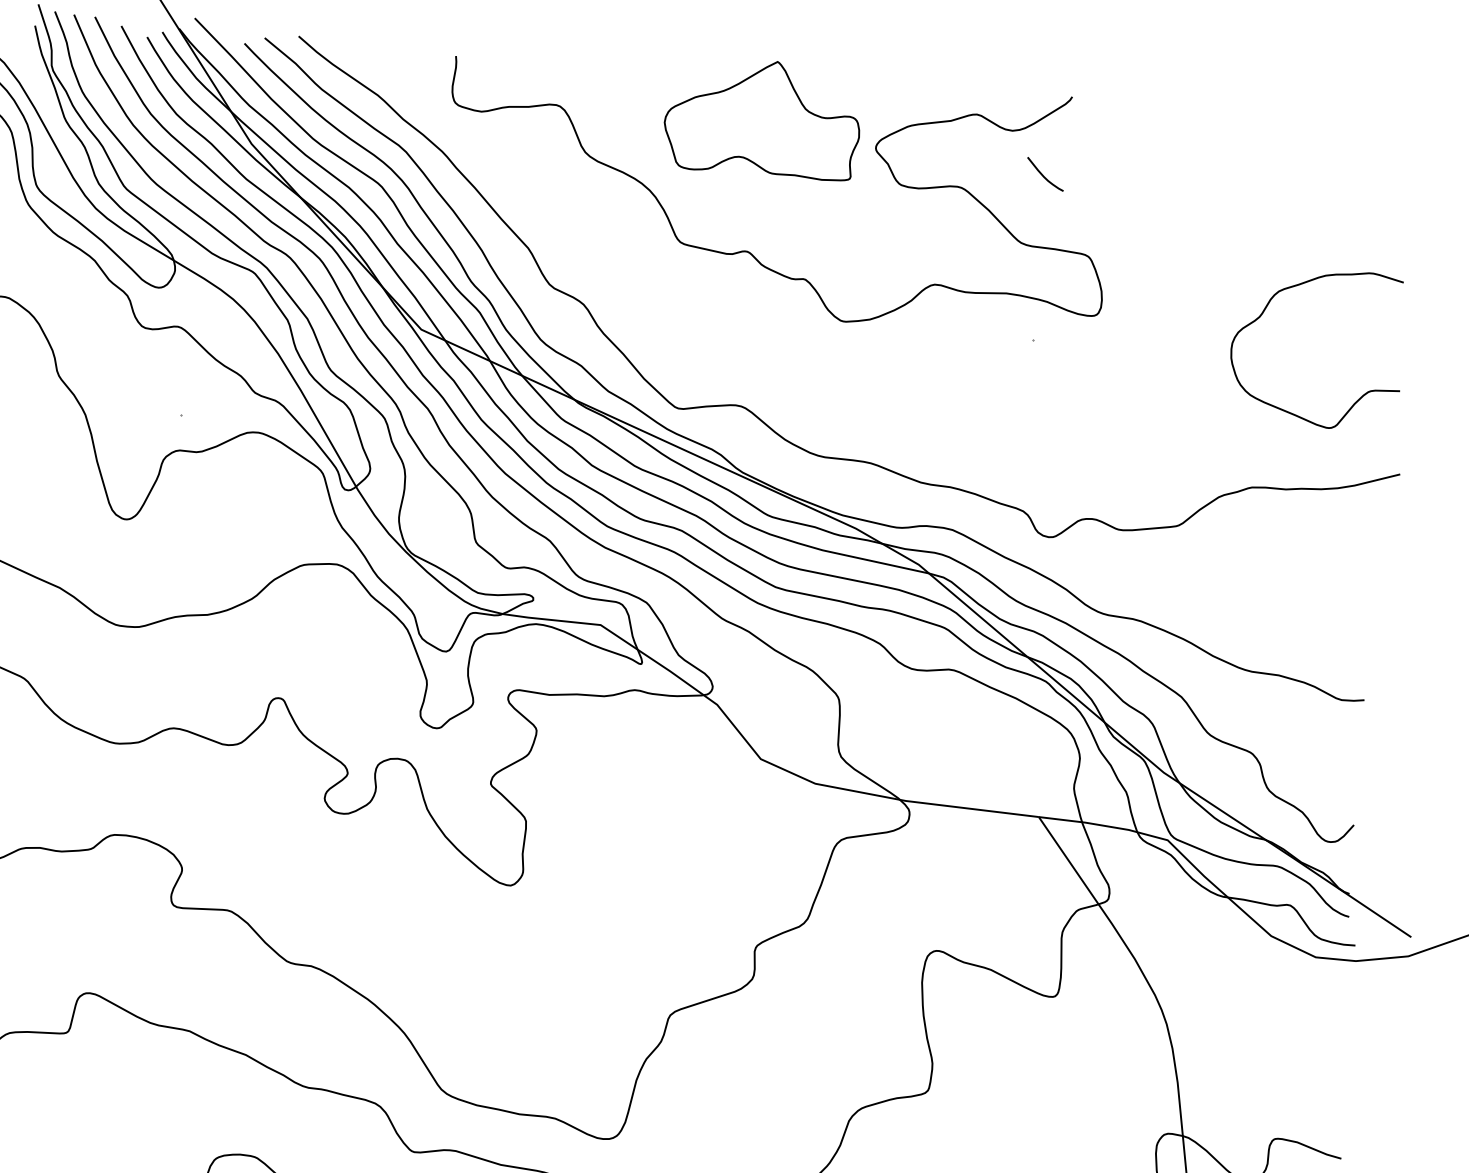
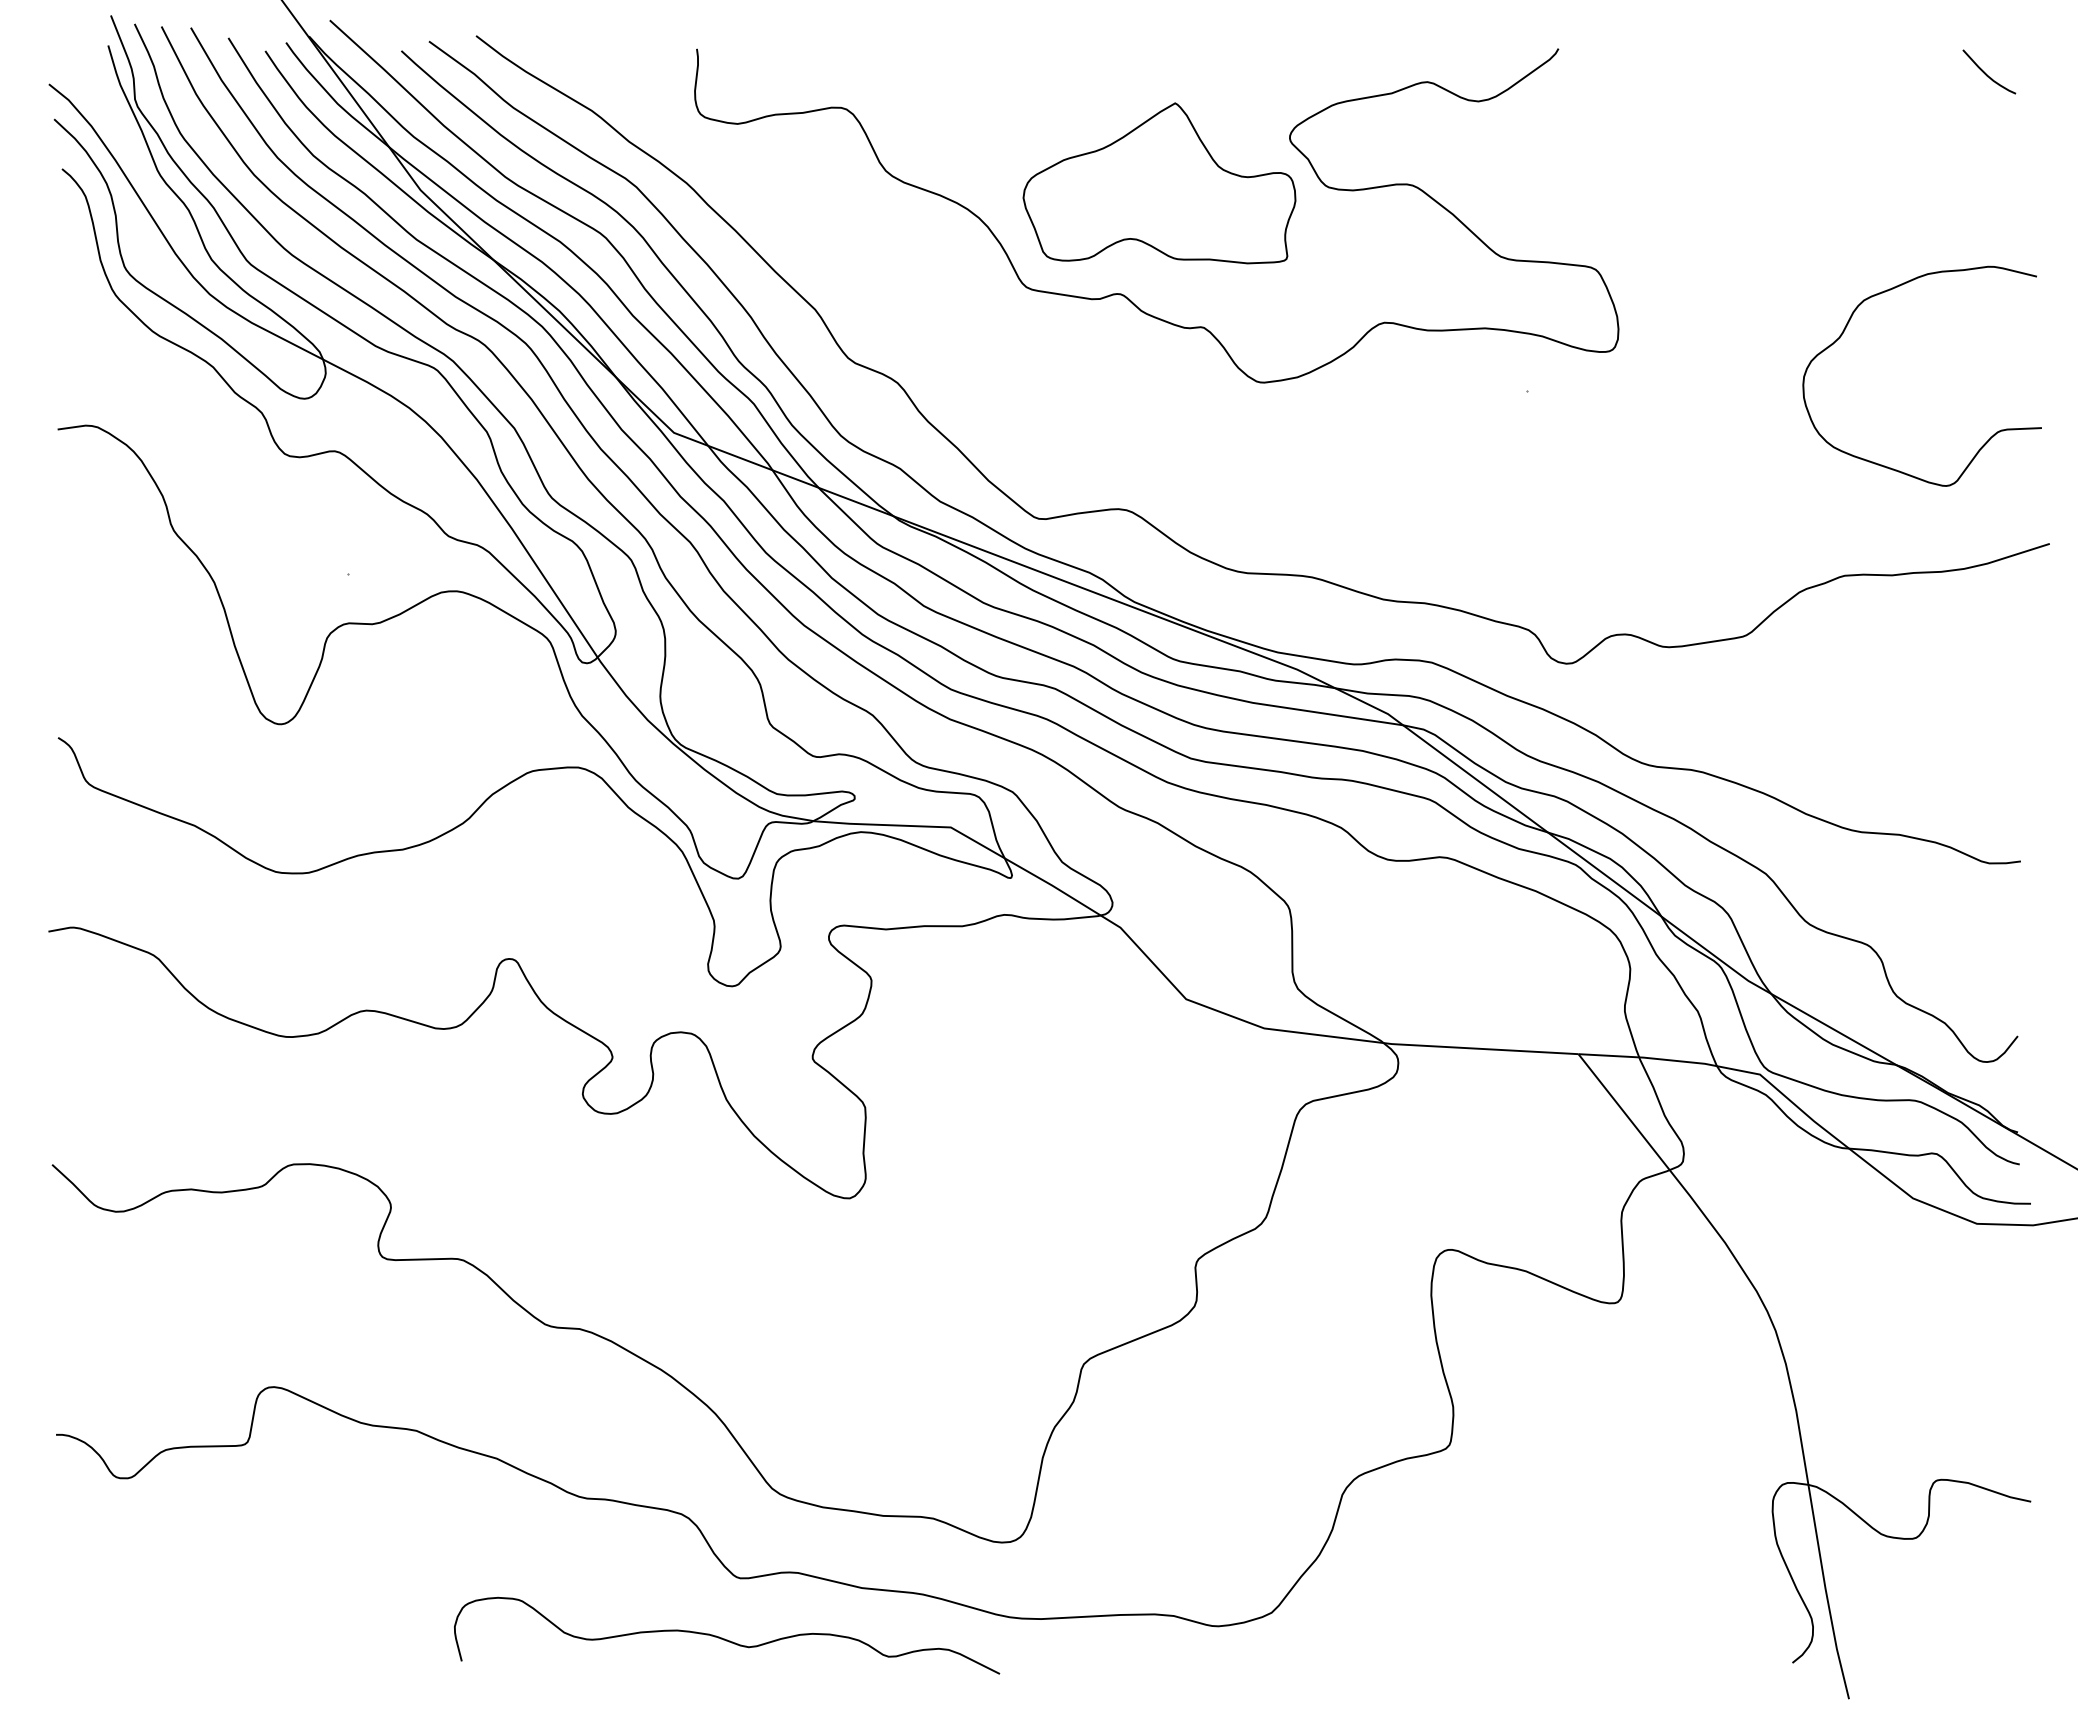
part: (762, 118) -> (1159, 183), moved
curve: (1043, 175) -> (1986, 73), moved

